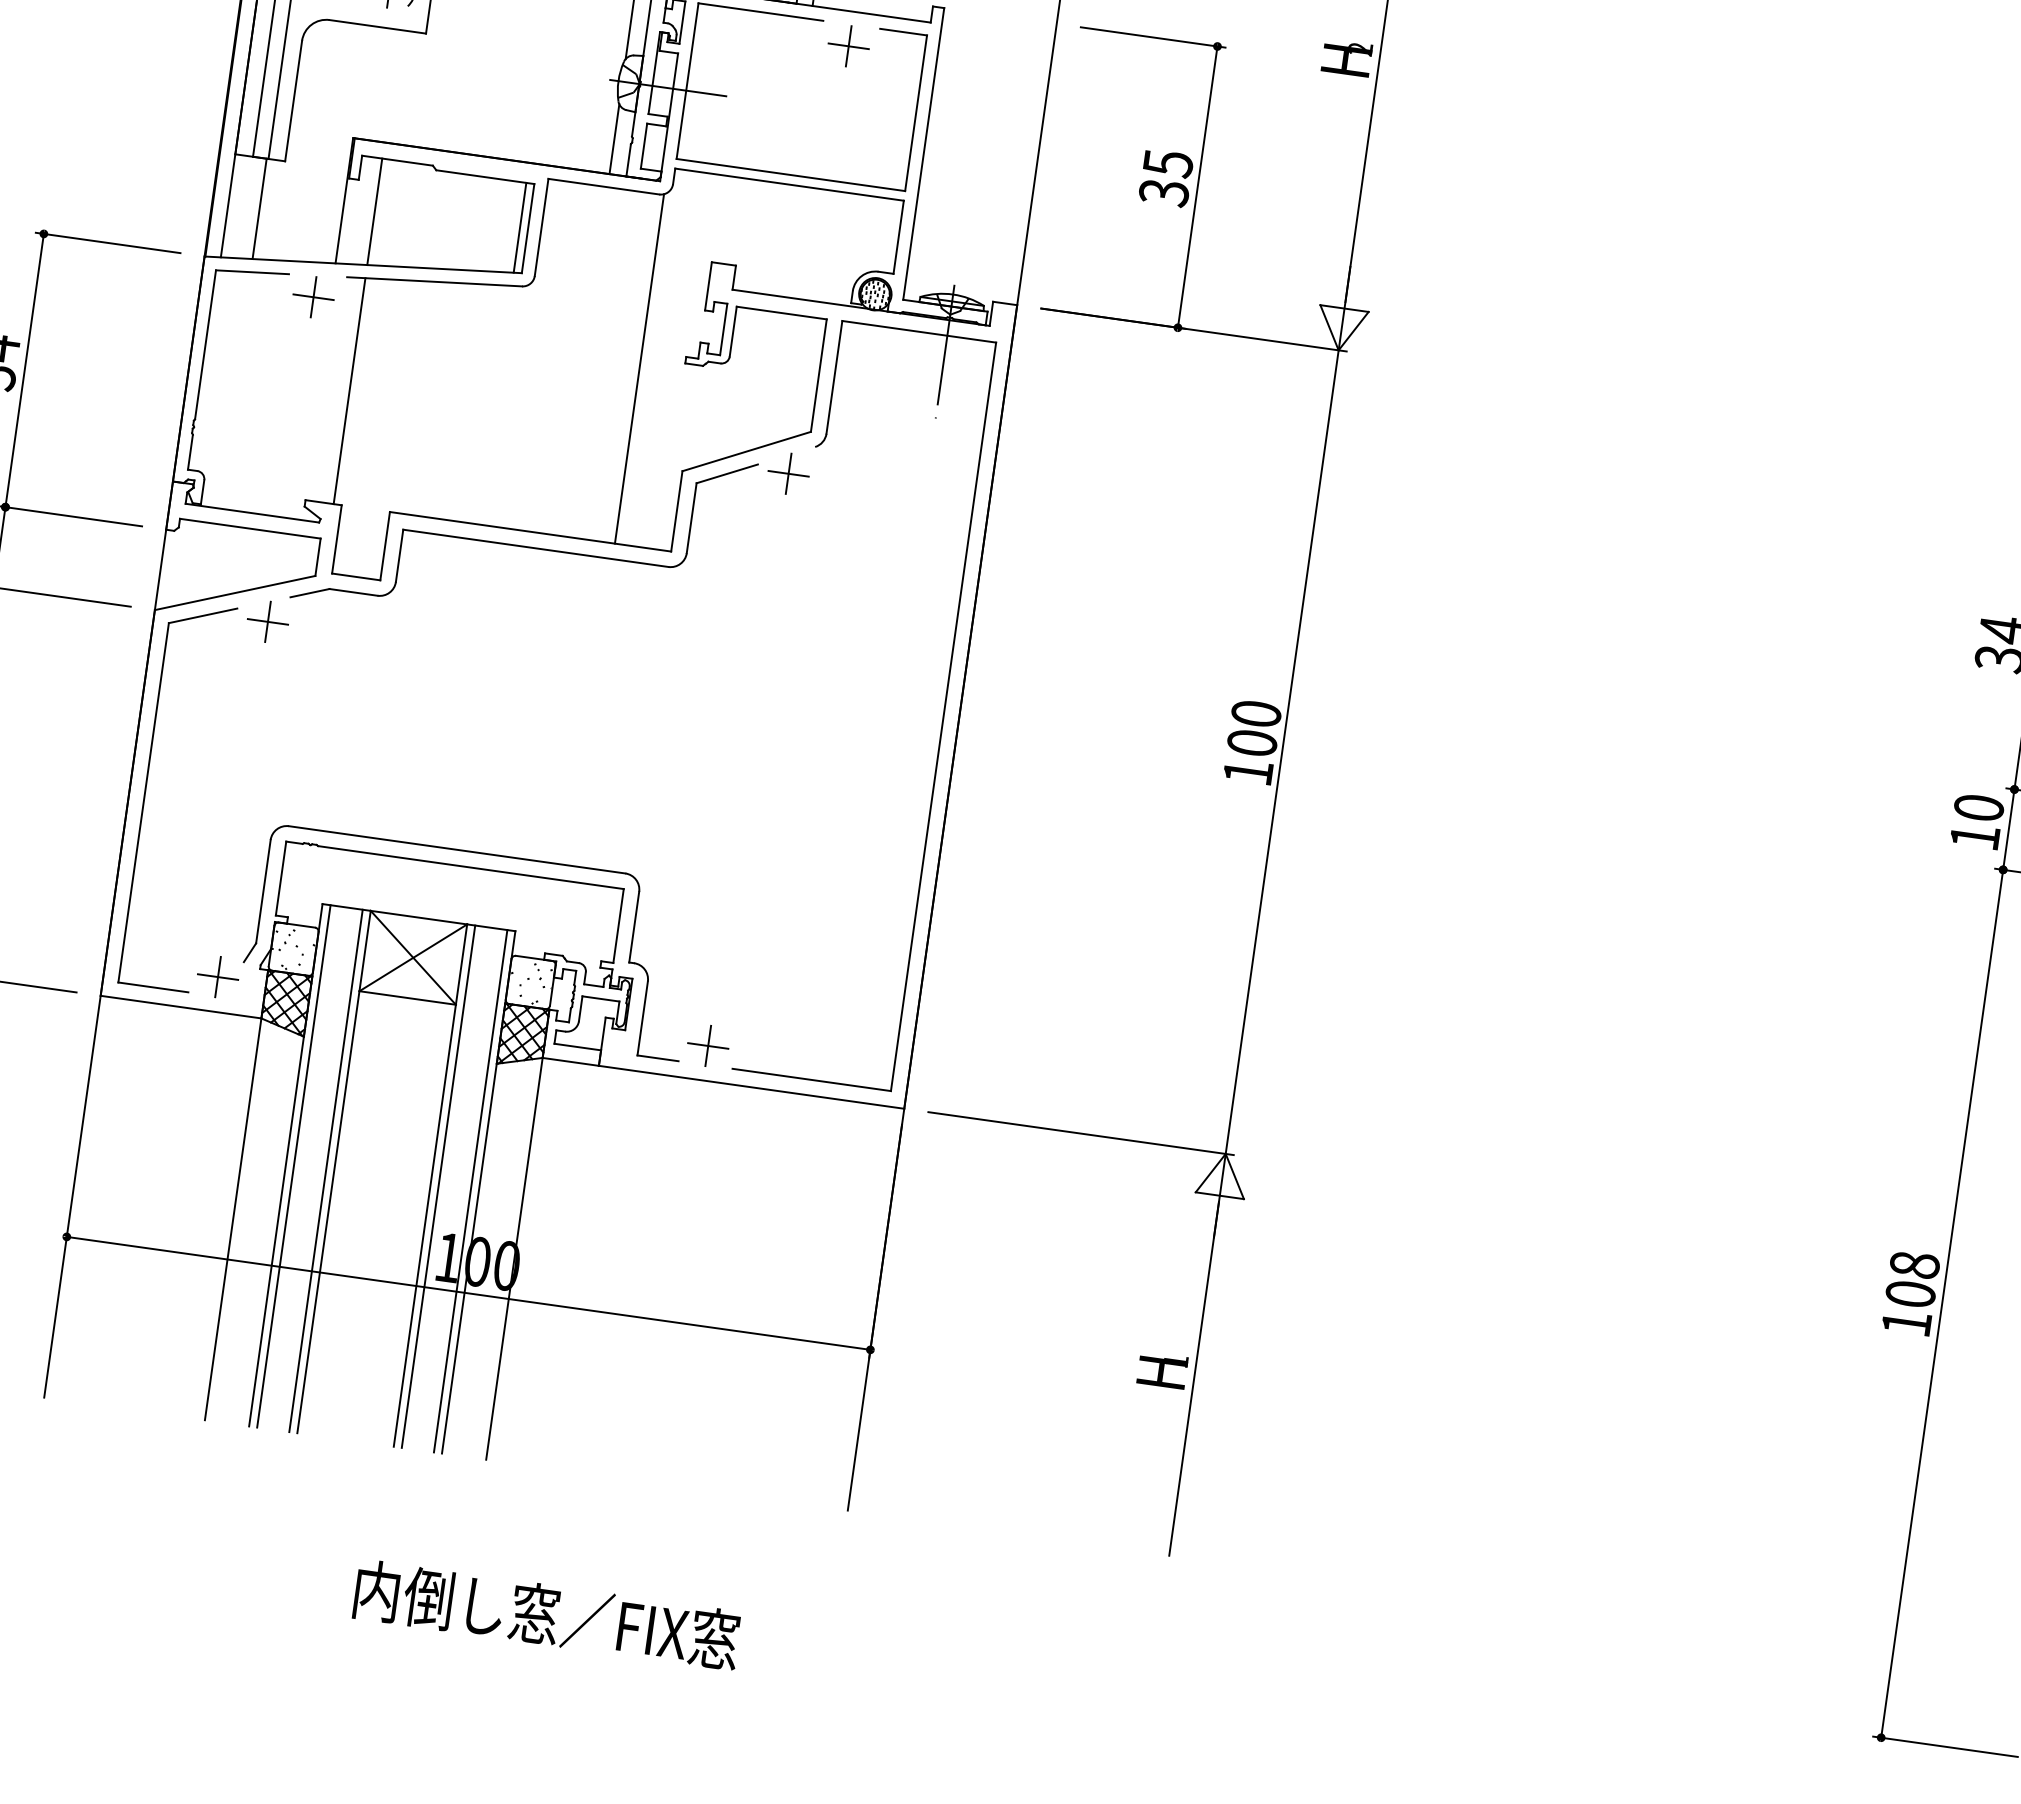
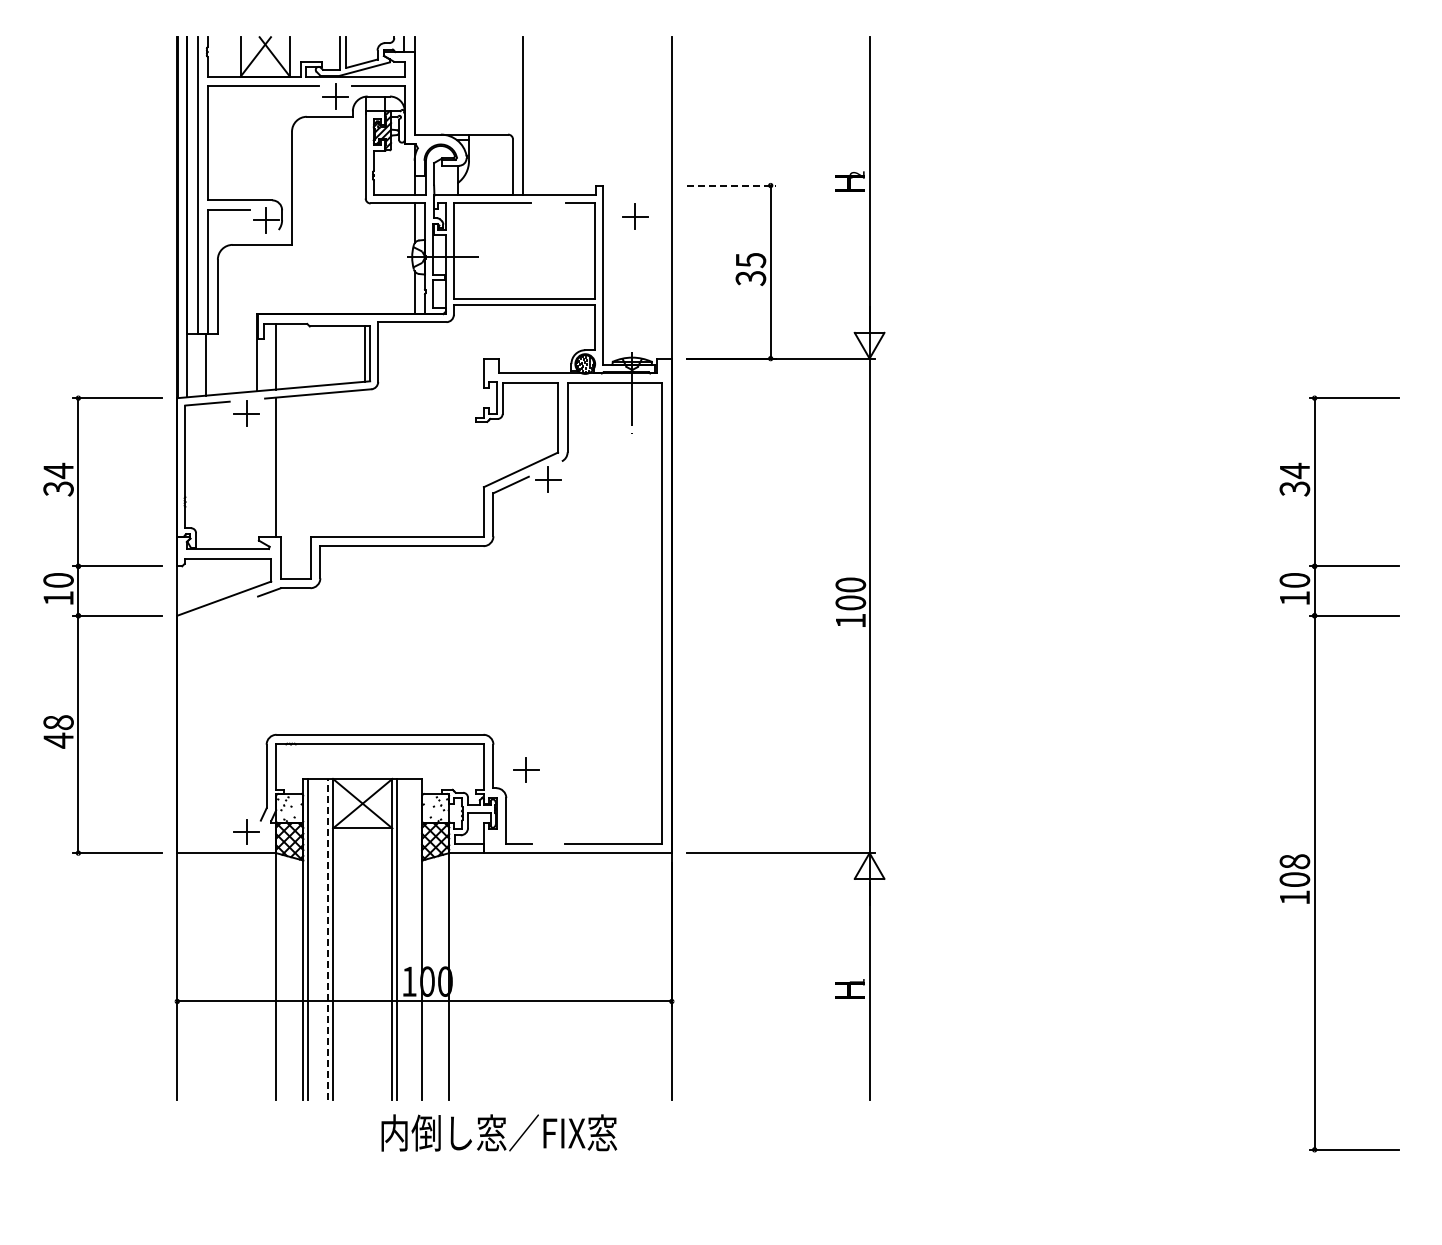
line: (1153, 37) -> (731, 185), solid -> dashed
part: (849, 46) -> (635, 216), moved
line: (640, 367) -> (449, 428), removed
part: (147, 785) -> (187, 722), removed
part: (708, 1045) -> (526, 769), moved
line: (326, 1170) -> (328, 939), solid -> dashed
line: (471, 1191) -> (417, 939), removed
text: (547, 1614) -> (499, 1132), moved

